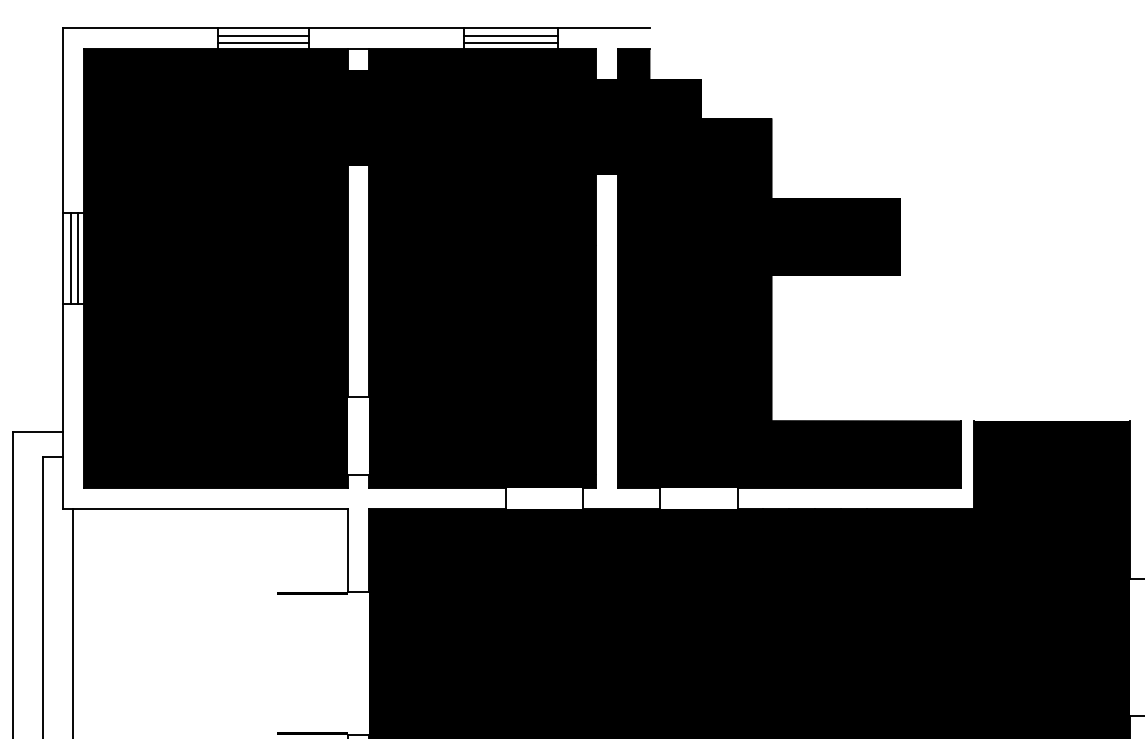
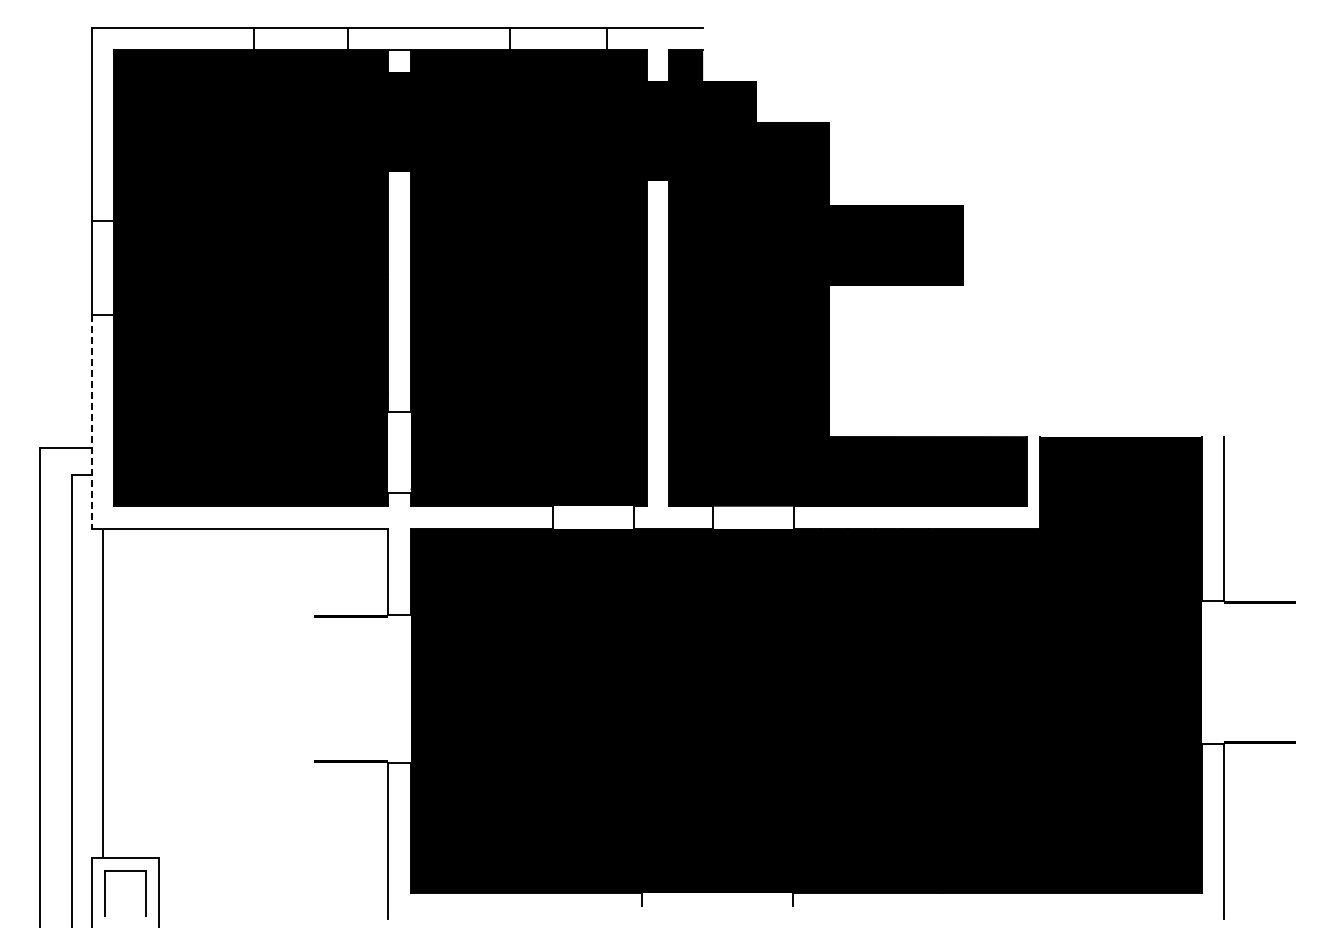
line: (263, 36) -> (300, 36), removed
line: (510, 36) -> (557, 36), removed
line: (263, 42) -> (300, 43), removed
line: (510, 42) -> (557, 43), removed
line: (70, 258) -> (100, 267), removed
line: (77, 258) -> (107, 267), removed
line: (62, 406) -> (91, 421), solid -> dashed

